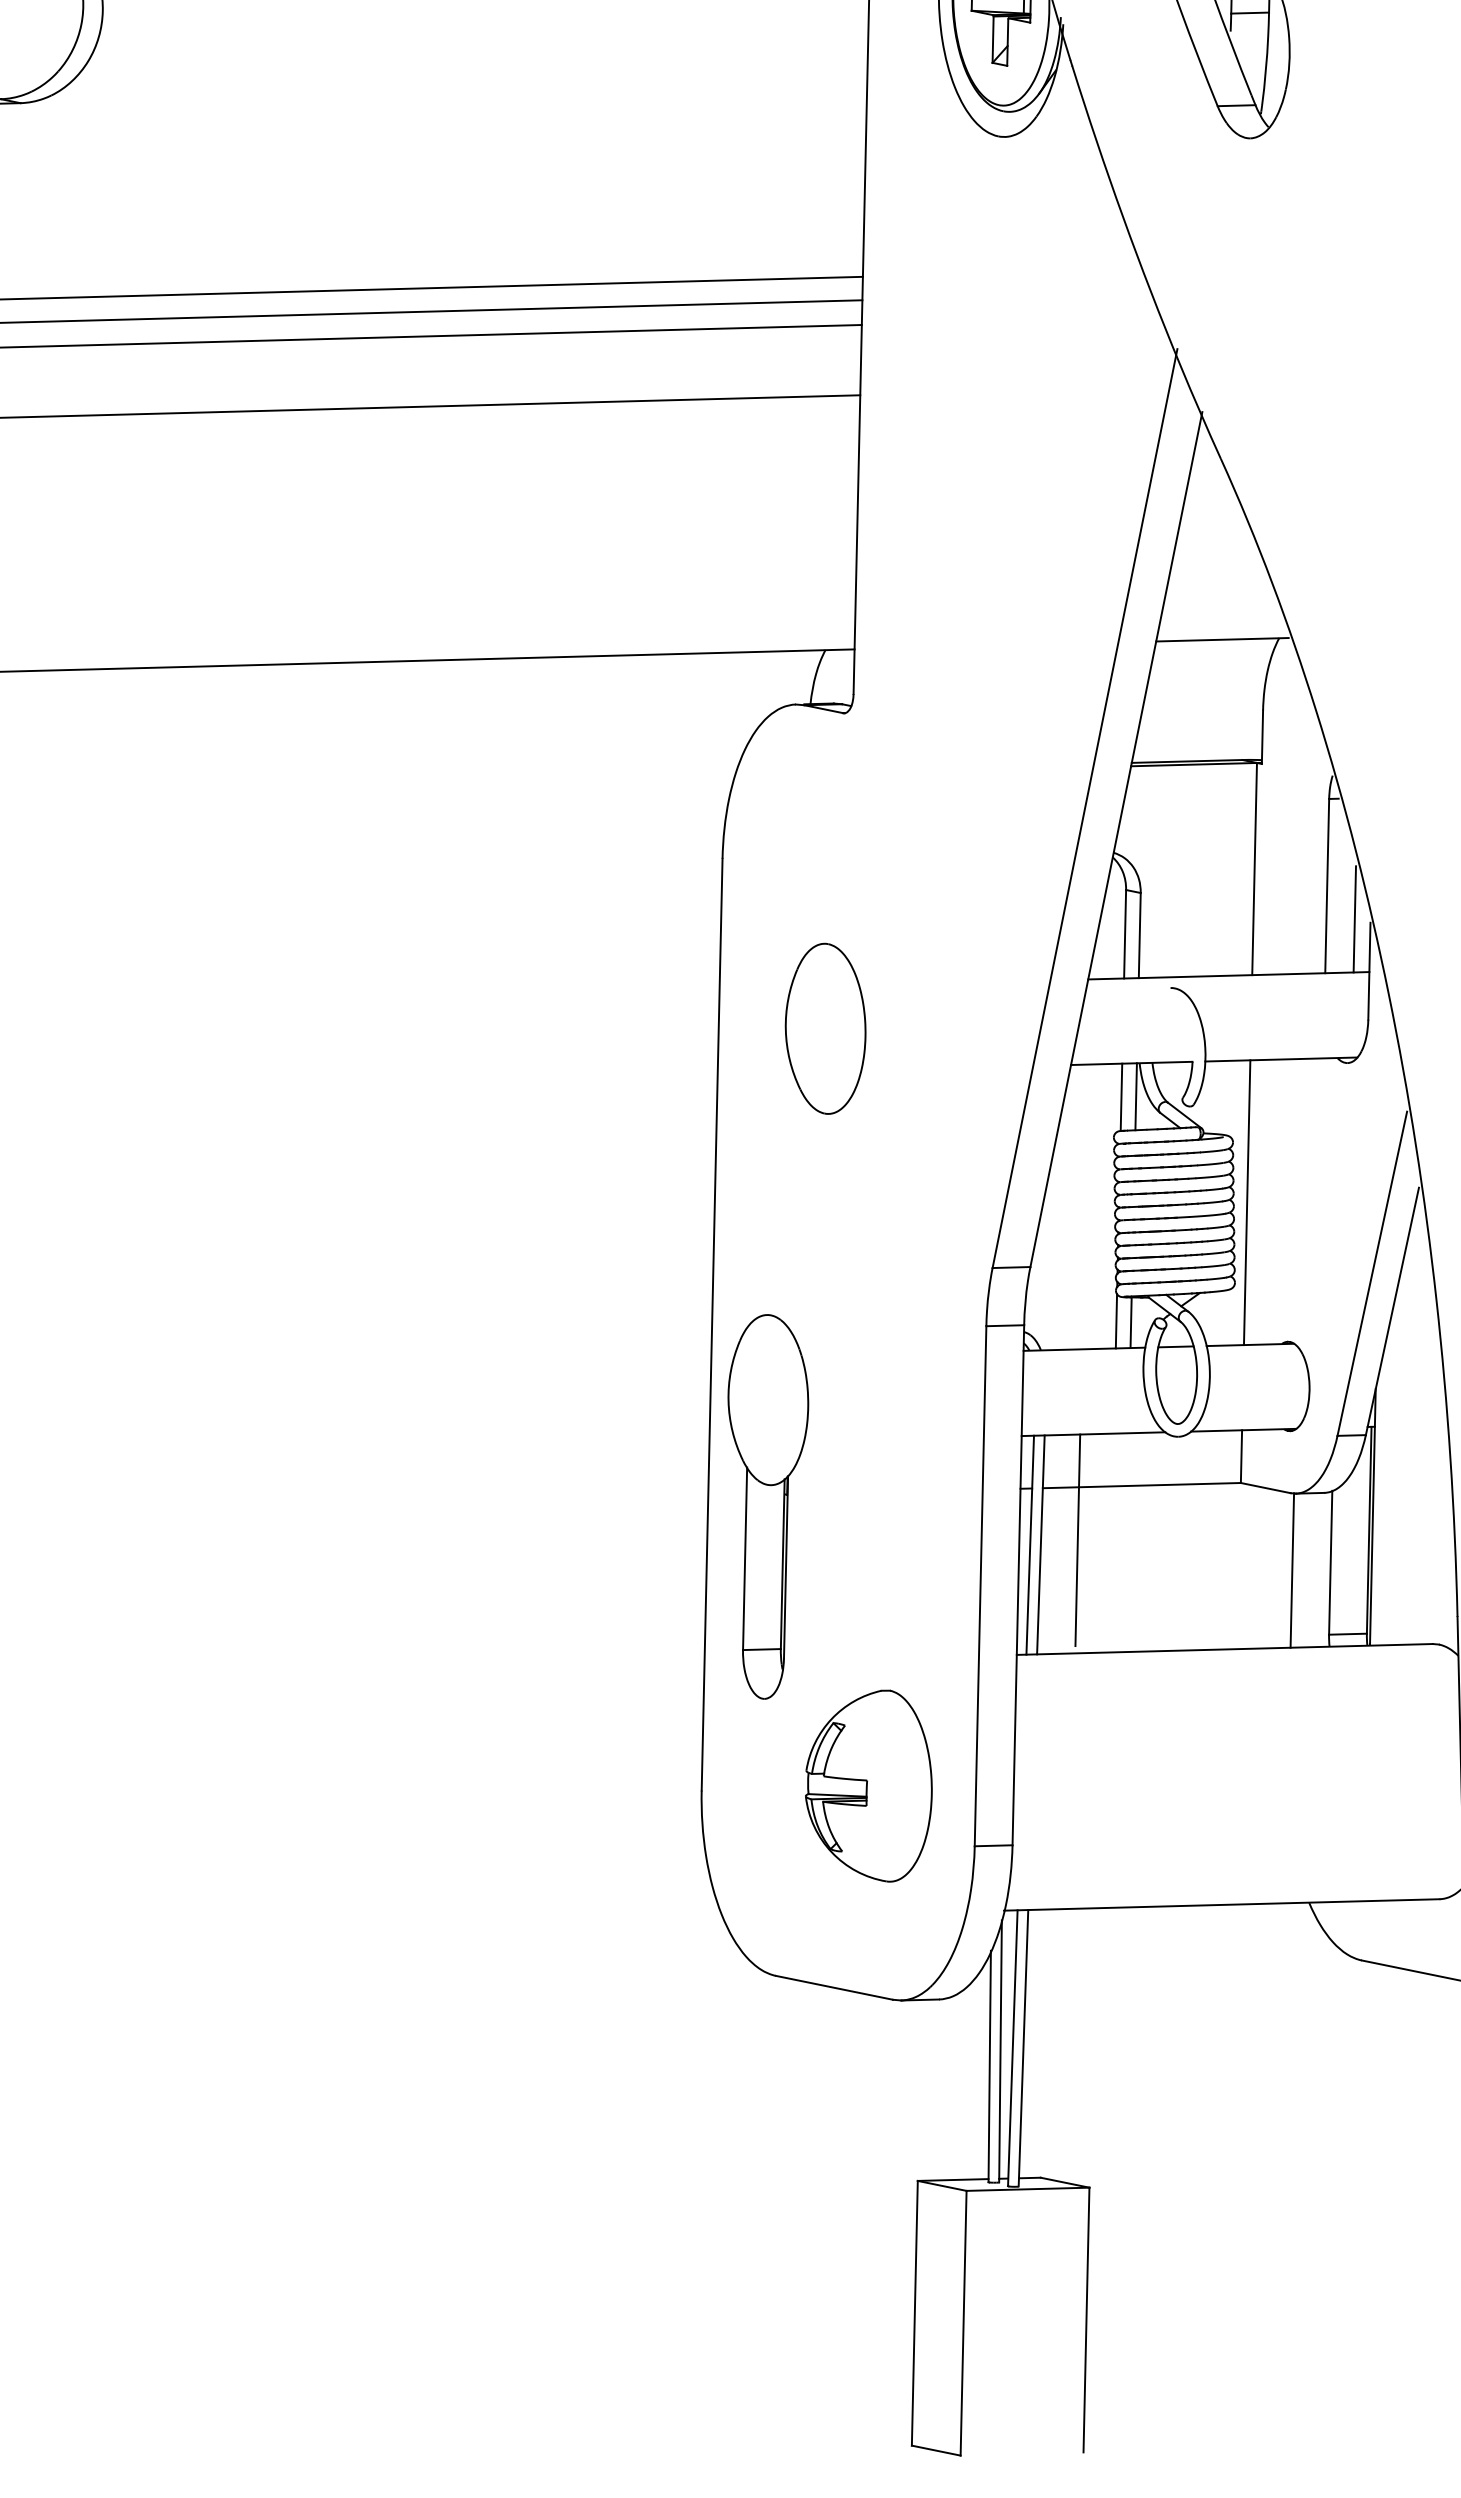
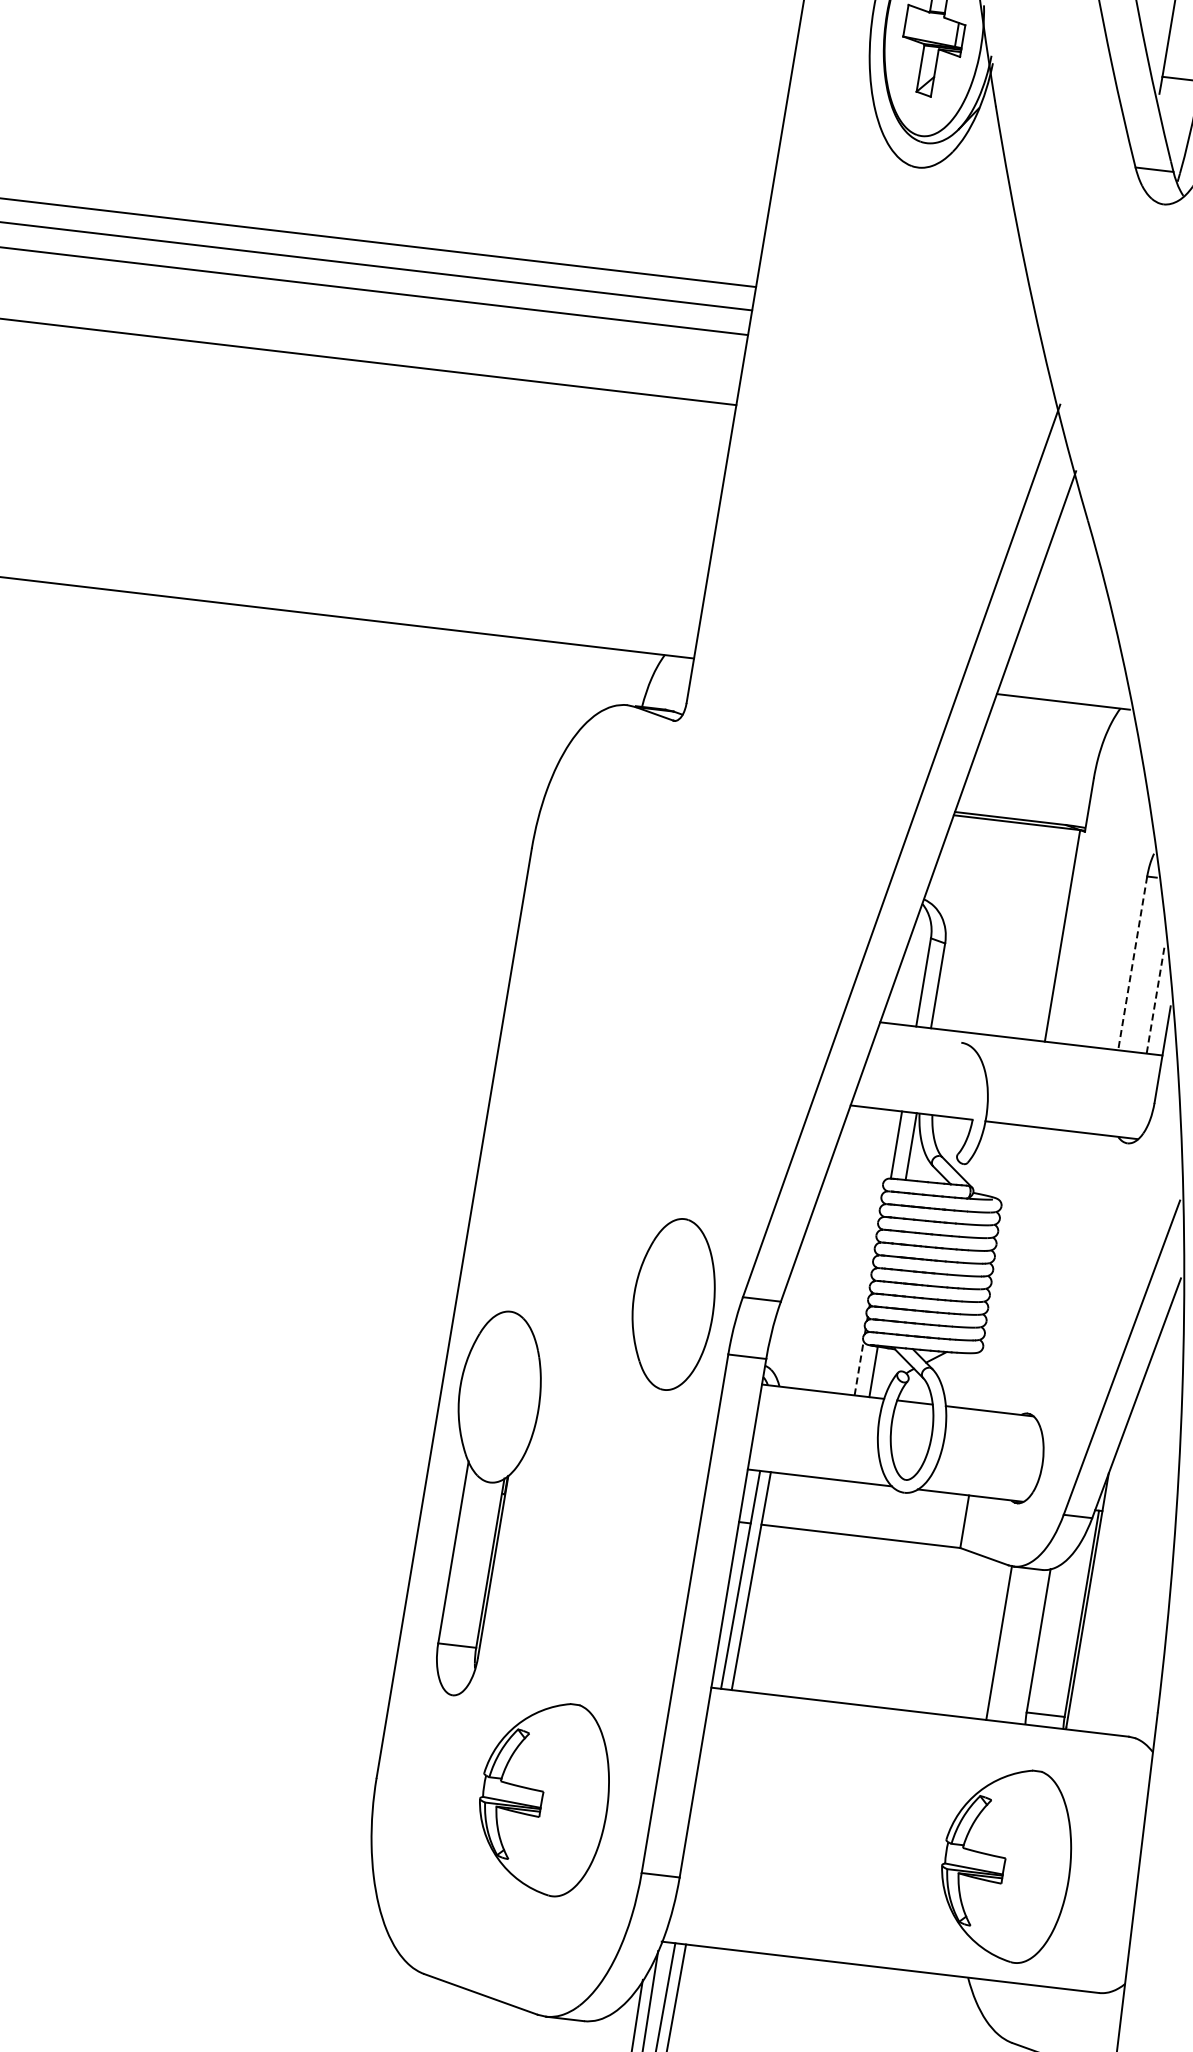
line: (1327, 886) -> (1132, 963), solid -> dashed
line: (1354, 919) -> (1155, 1000), solid -> dashed
part: (825, 1028) -> (673, 1304), moved
line: (1246, 1202) -> (1006, 1268), removed
line: (1116, 1320) -> (859, 1367), solid -> dashed
line: (1077, 1540) -> (788, 1581), removed
part: (1330, 1785) -> (1006, 1863), added

